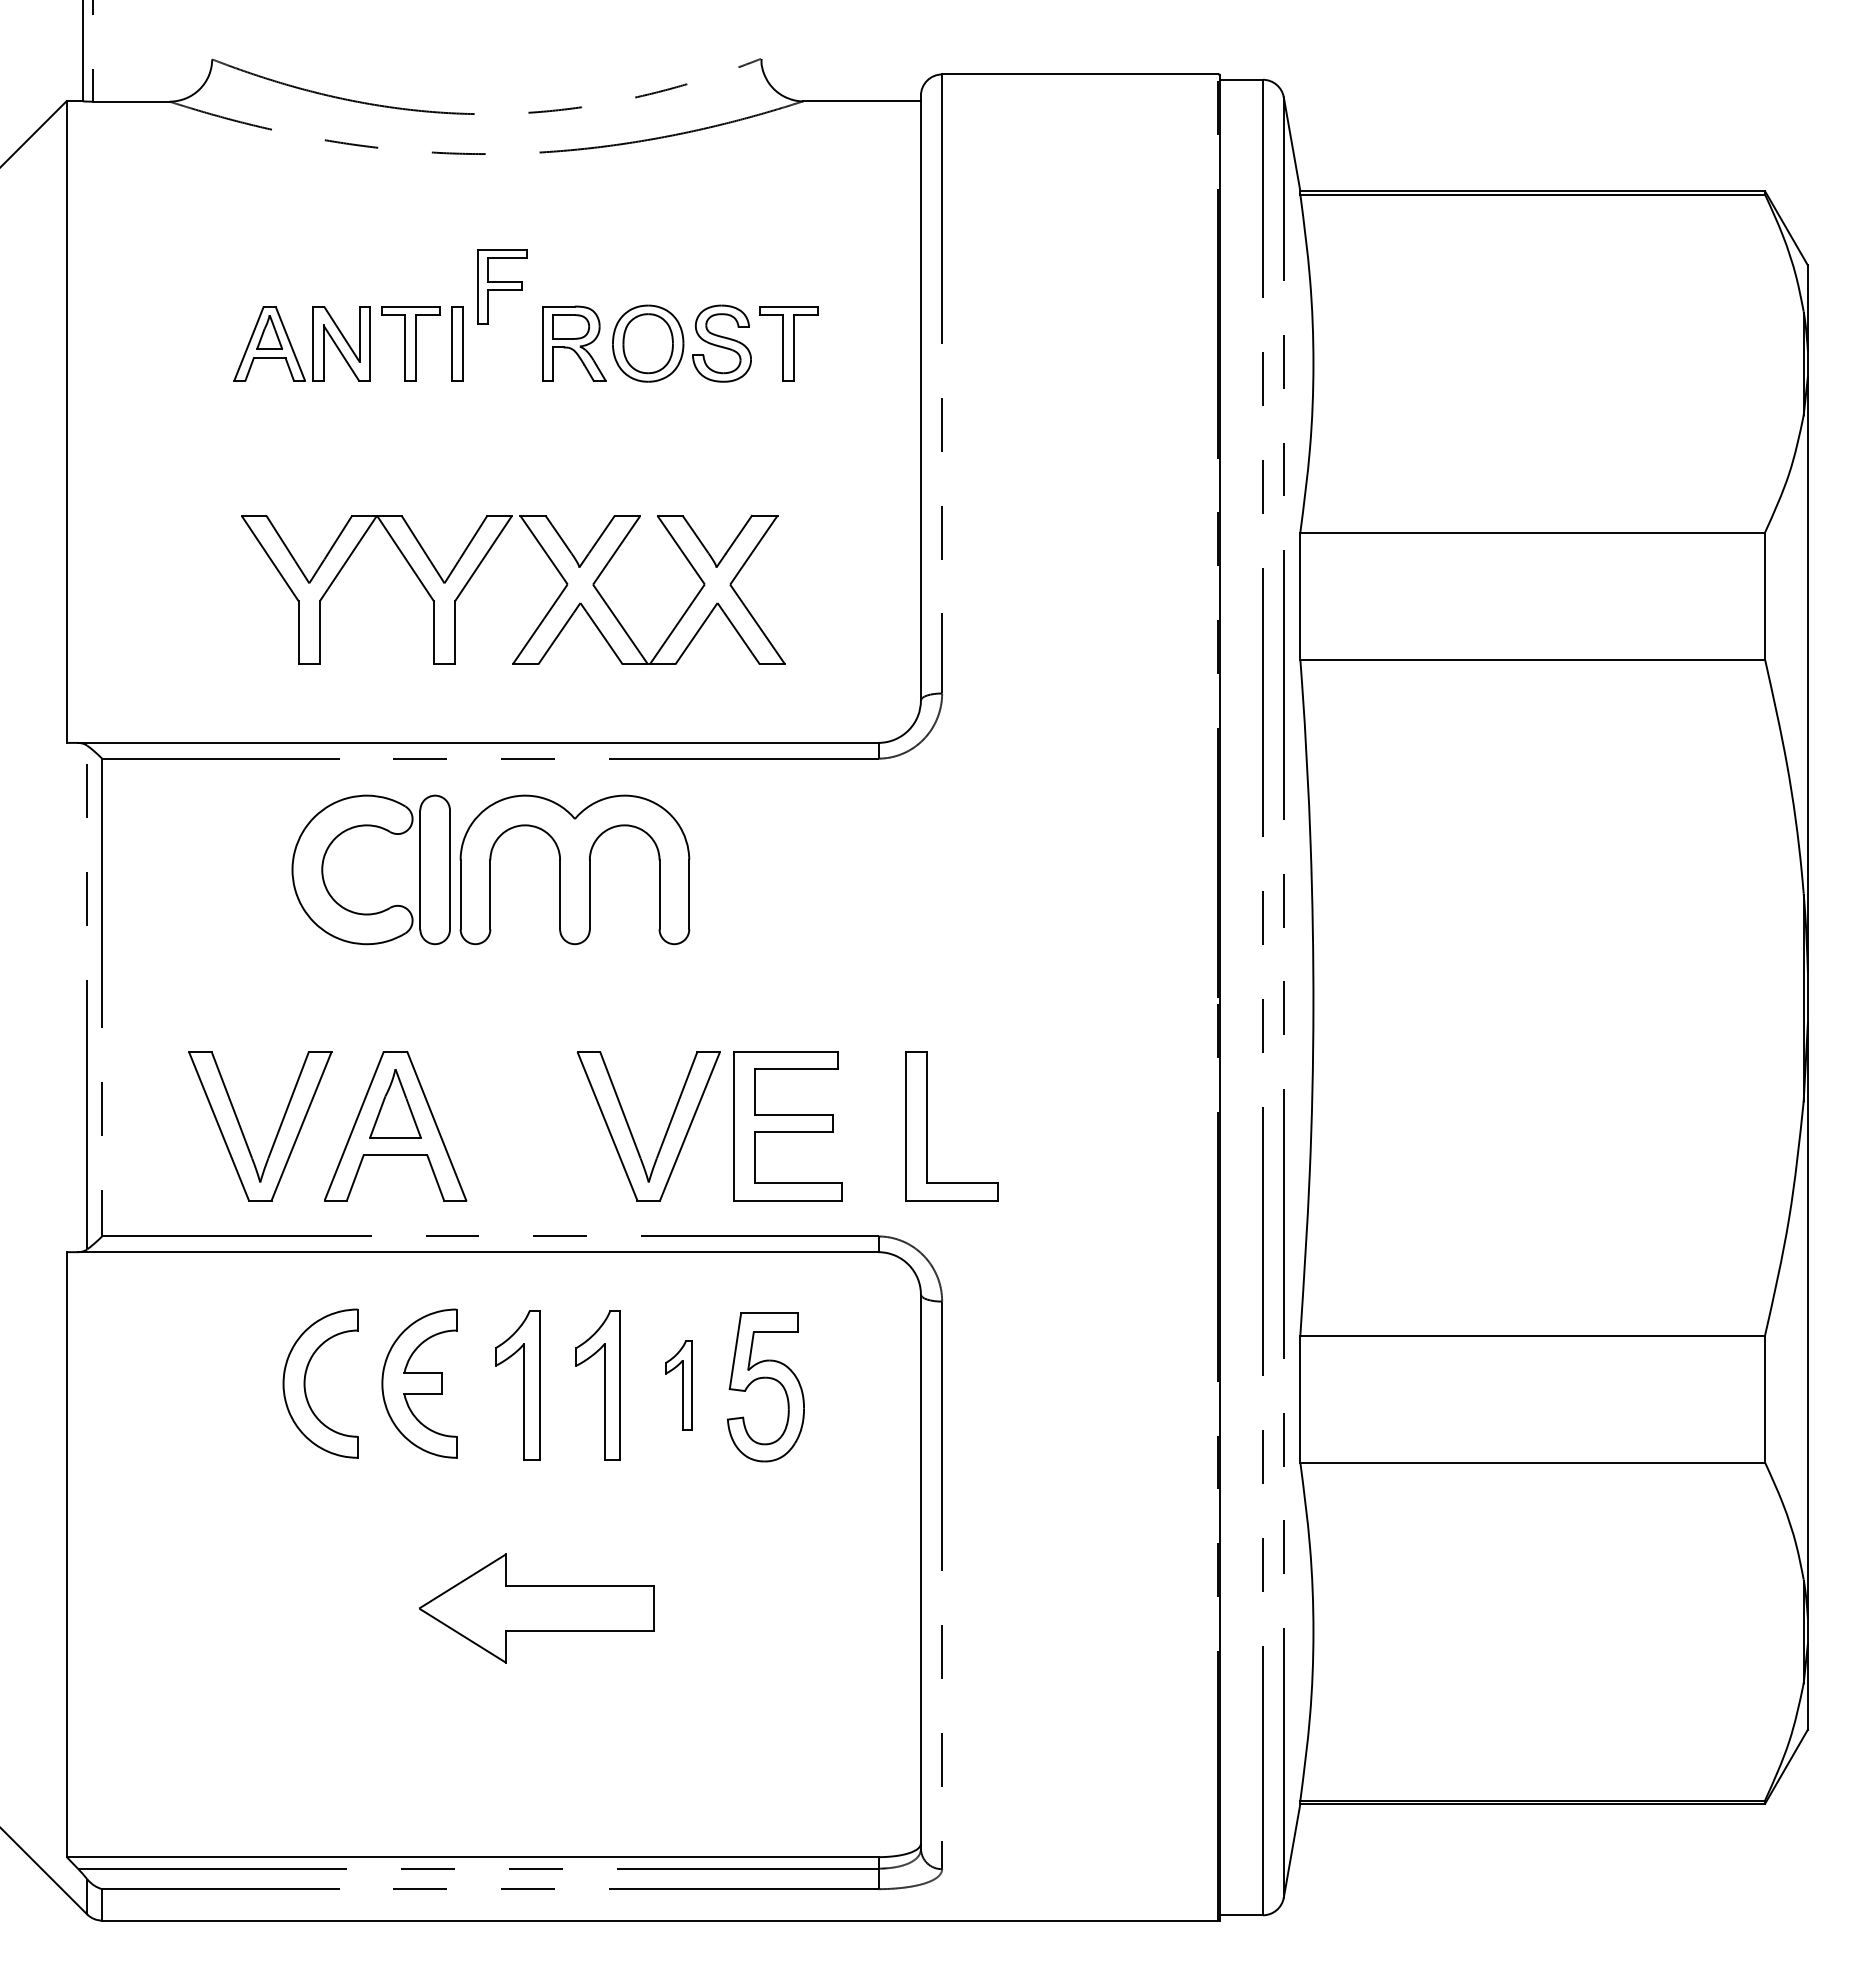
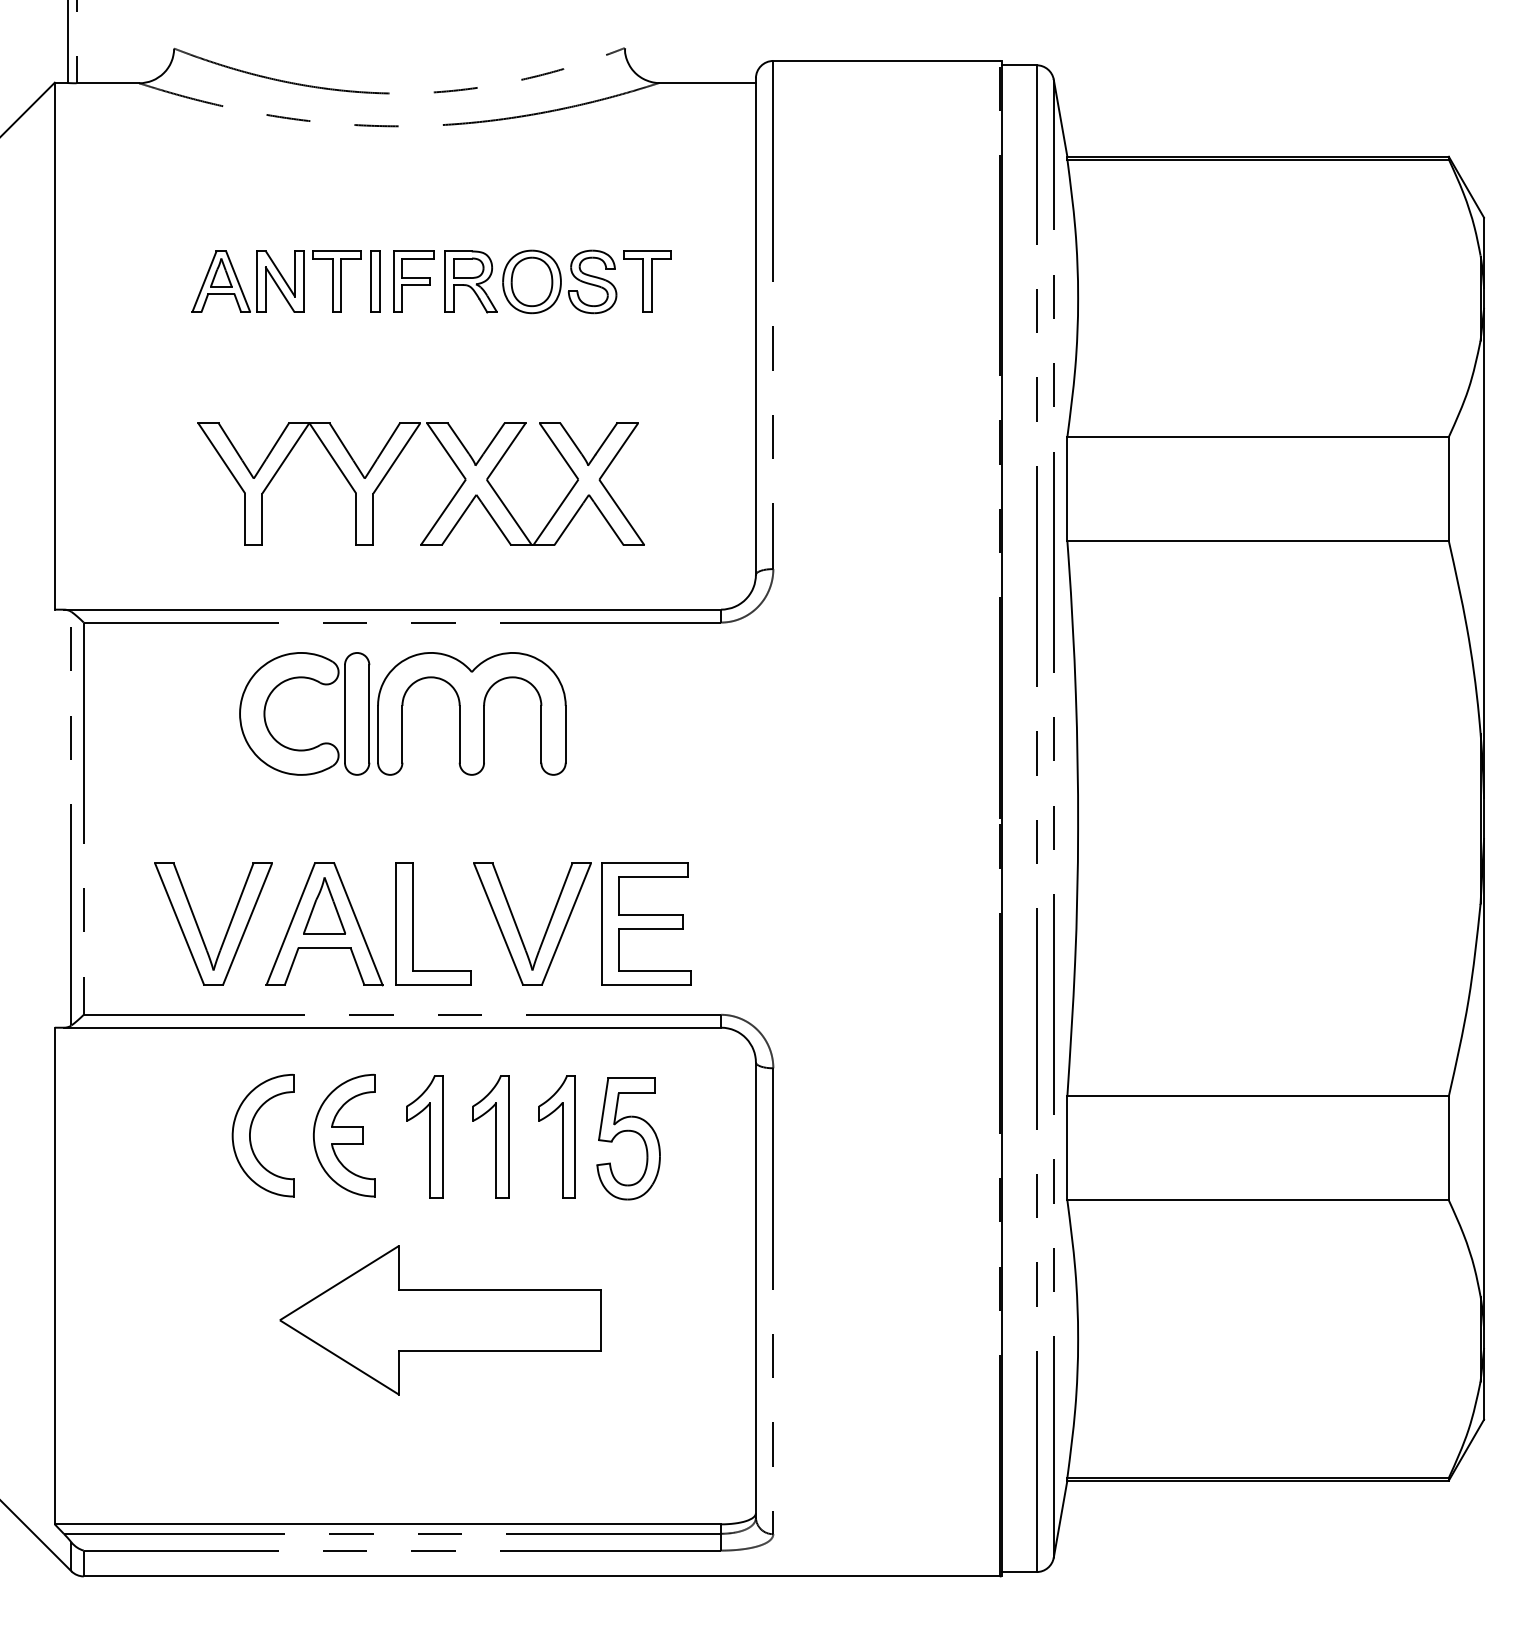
part: (502, 286) -> (414, 281), moved
part: (927, 1126) -> (413, 924), moved
part: (678, 1385) -> (556, 1137), size x1.67
part: (536, 1608) -> (440, 1320), size x1.67

